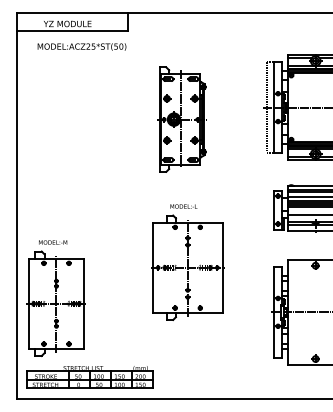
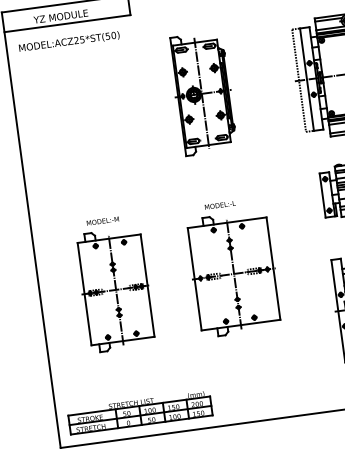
text: (81, 46) -> (68, 41), moved
part: (181, 119) -> (202, 93), moved
part: (55, 298) -> (114, 284), moved

